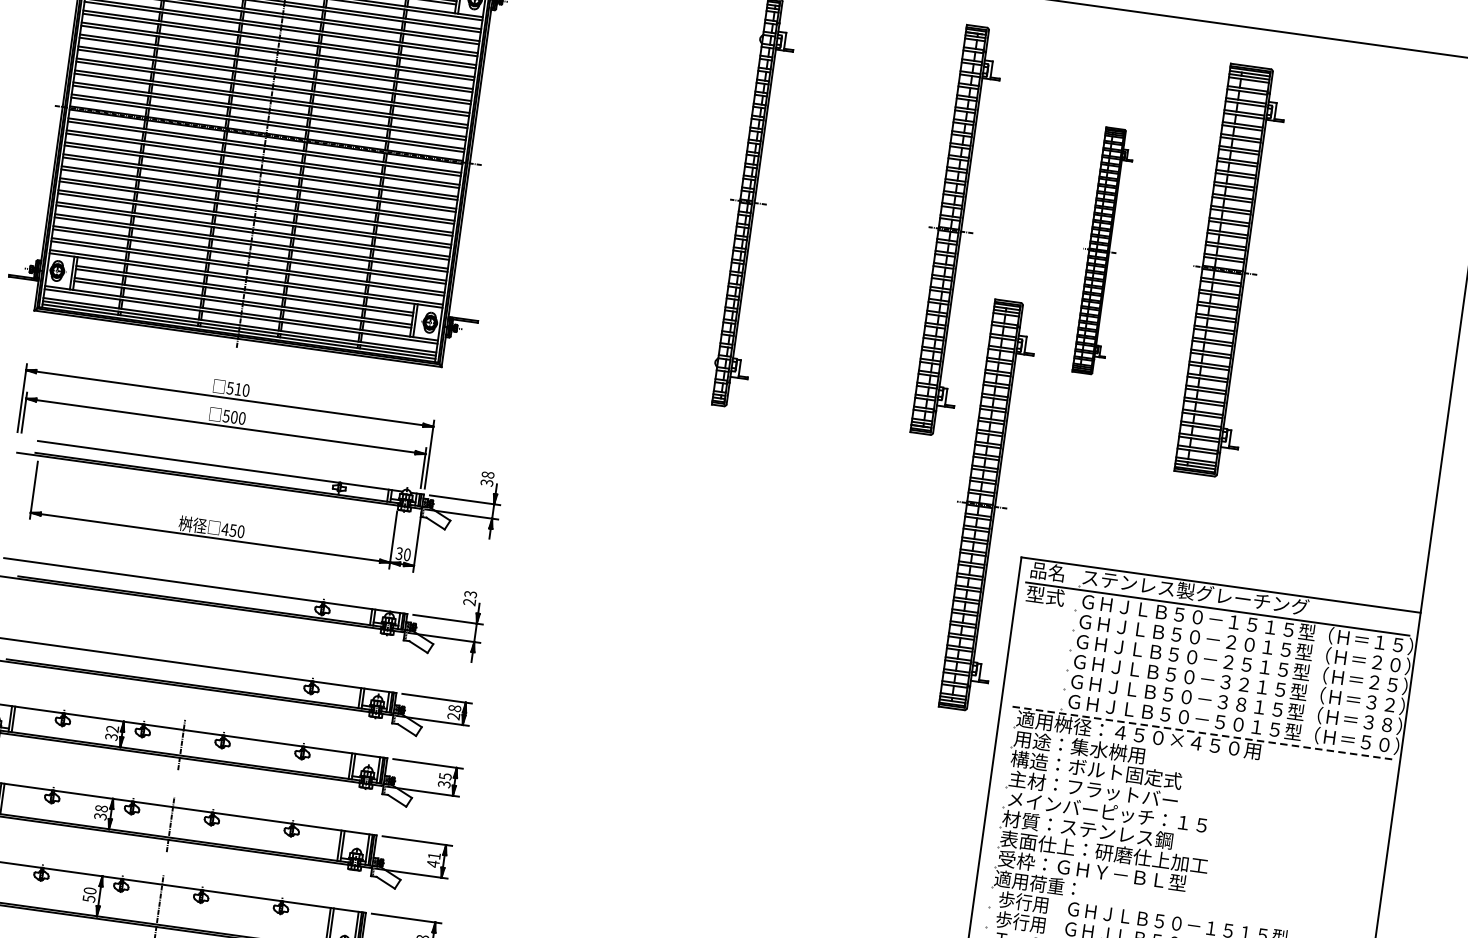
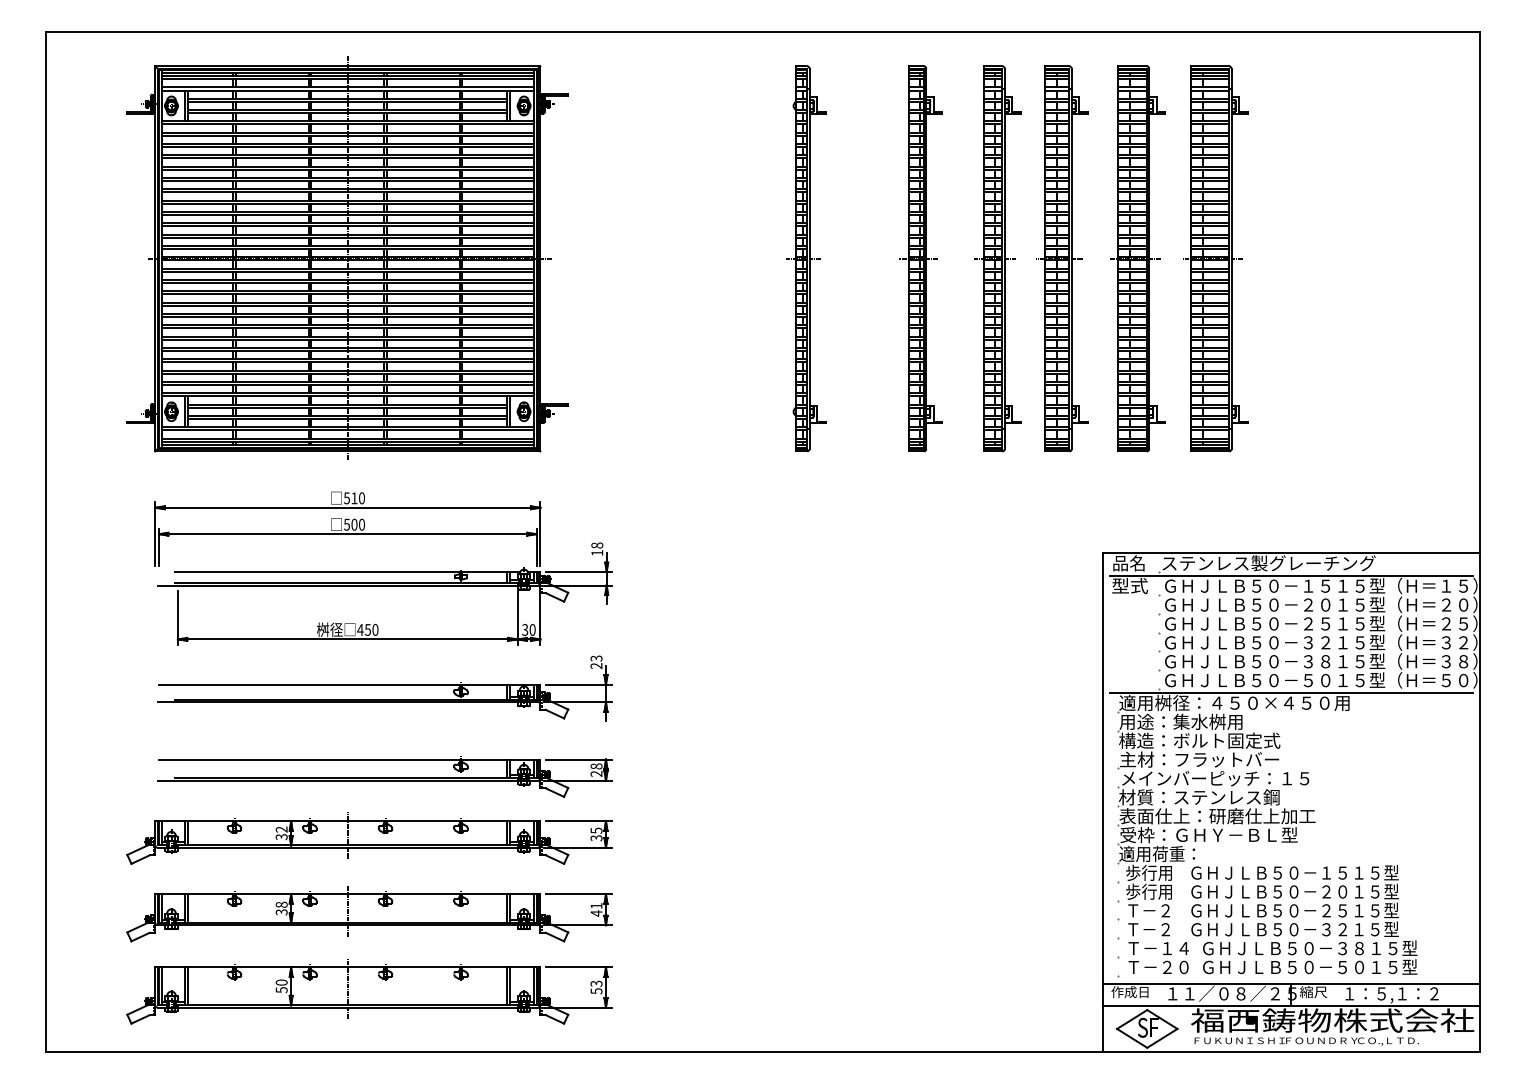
part: (872, 218) -> (920, 258), added
part: (1101, 250) -> (1137, 258), size x1.67
part: (1228, 270) -> (1215, 258), moved
text: (487, 483) -> (597, 553), 38 -> 18
part: (985, 505) -> (1062, 258), moved
line: (1199, 732) -> (1290, 692), dashed -> solid

